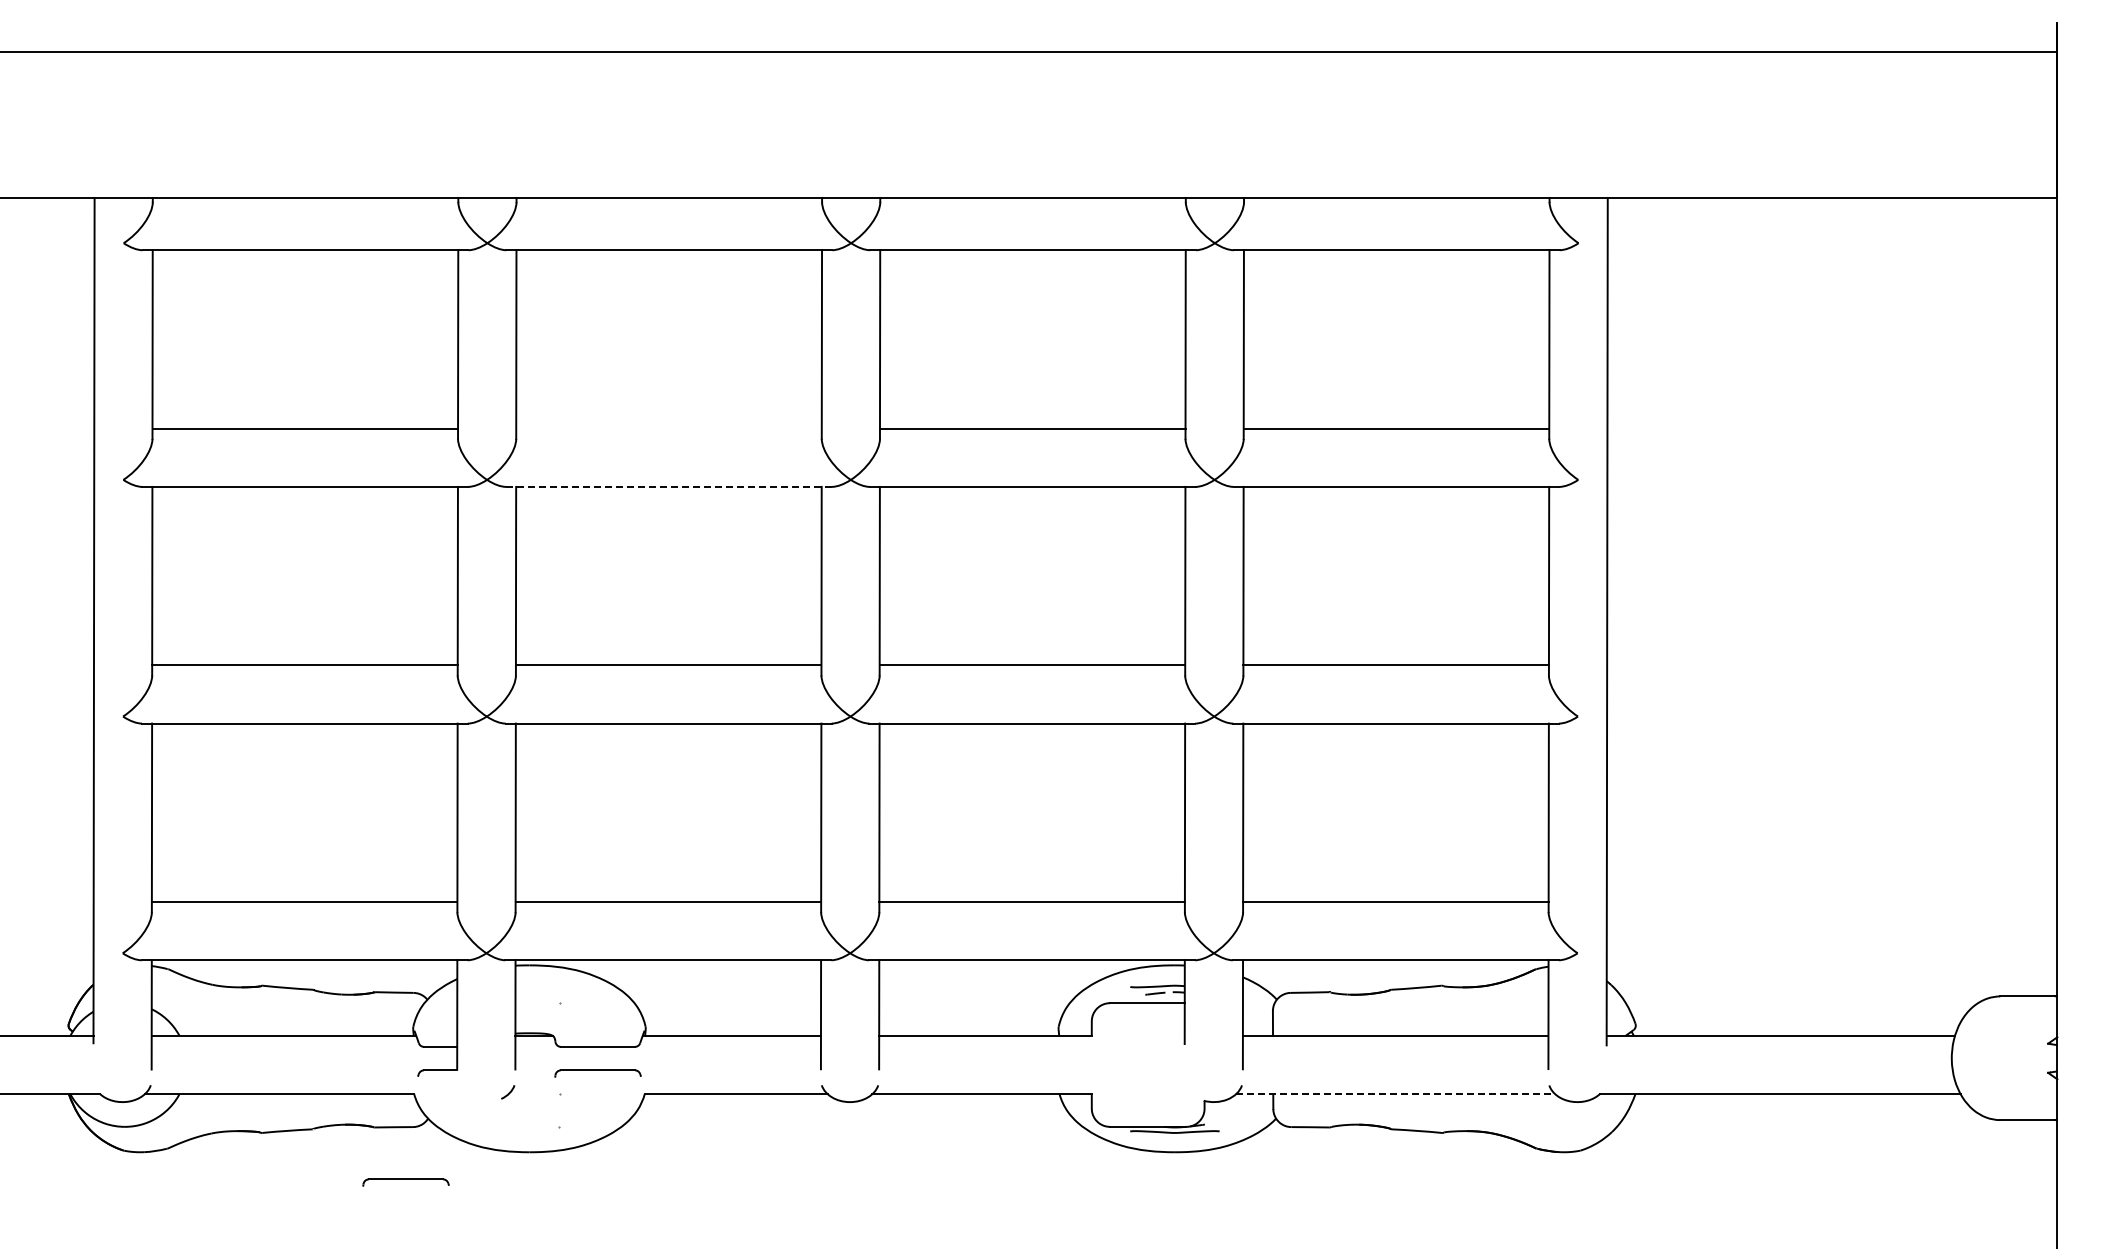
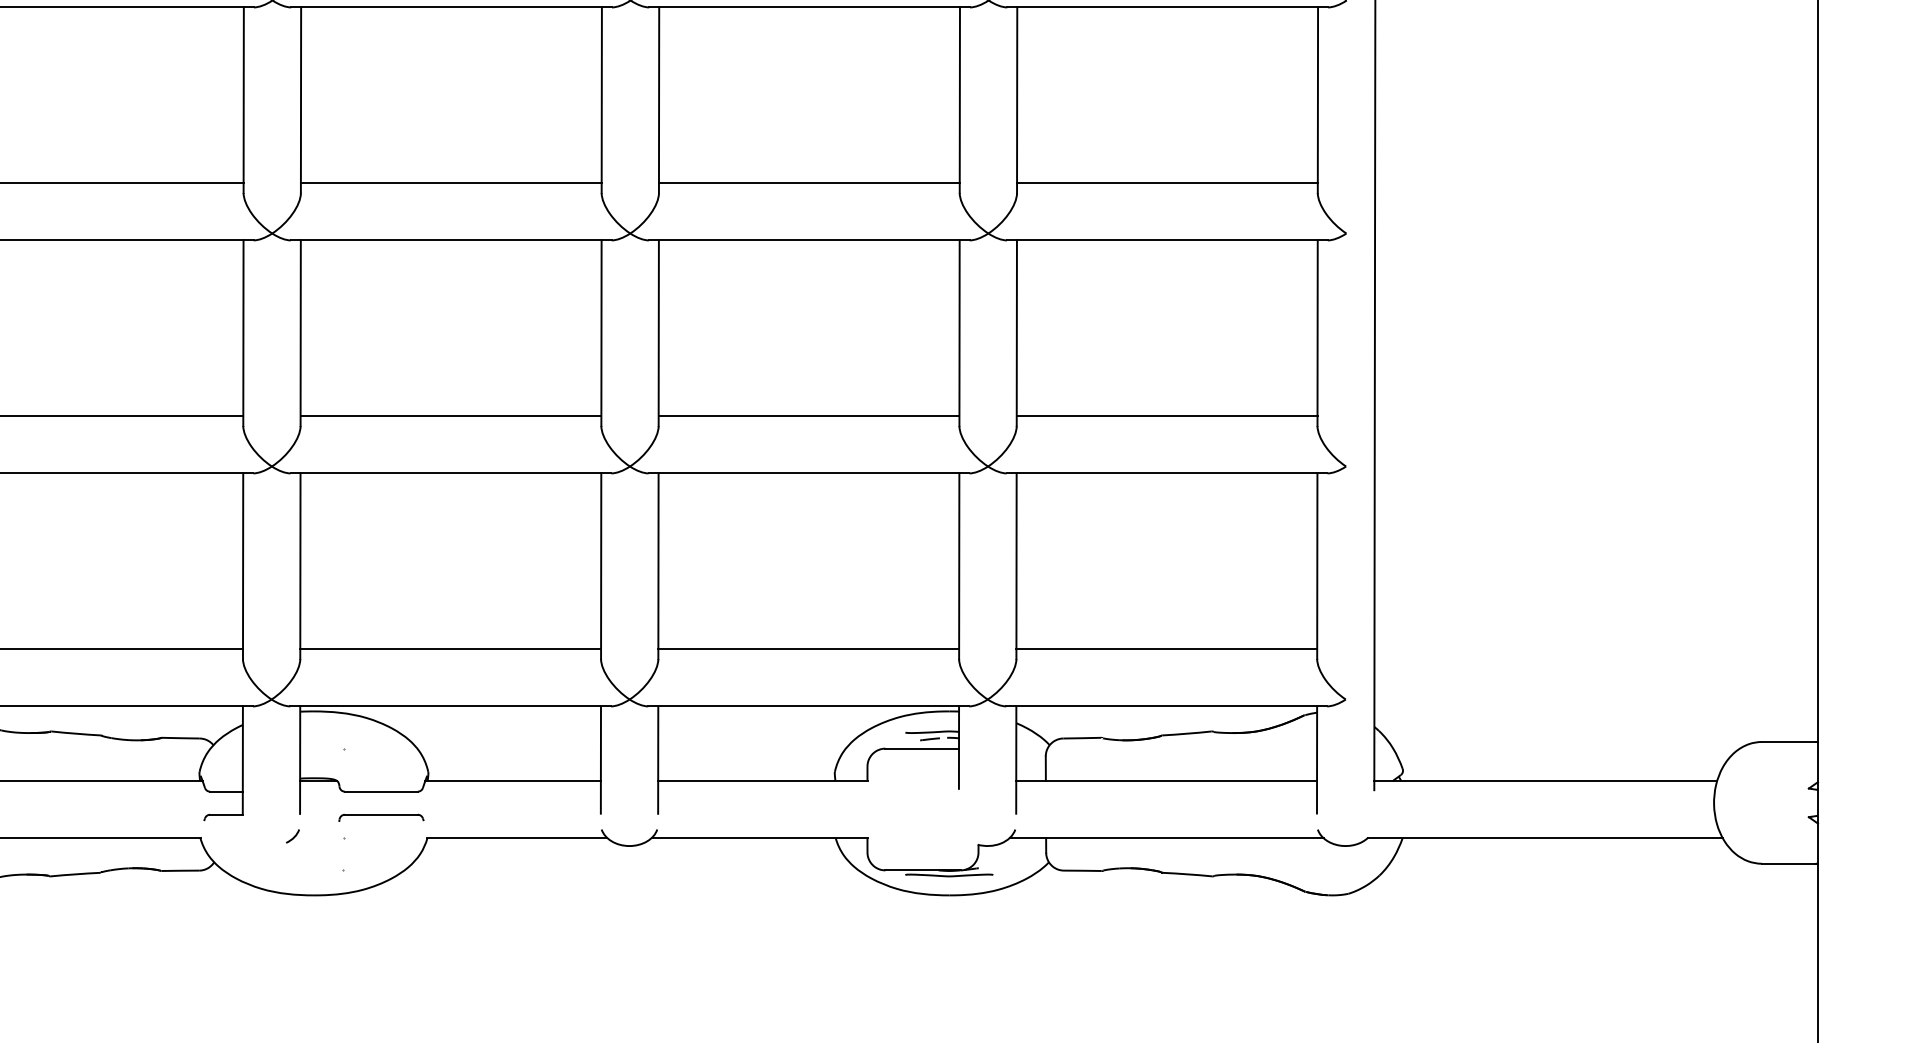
line: (668, 428) -> (450, 182), added
line: (668, 486) -> (450, 240), dashed -> solid
line: (1396, 1094) -> (1167, 838), dashed -> solid
part: (405, 1182) -> (191, 925), removed

